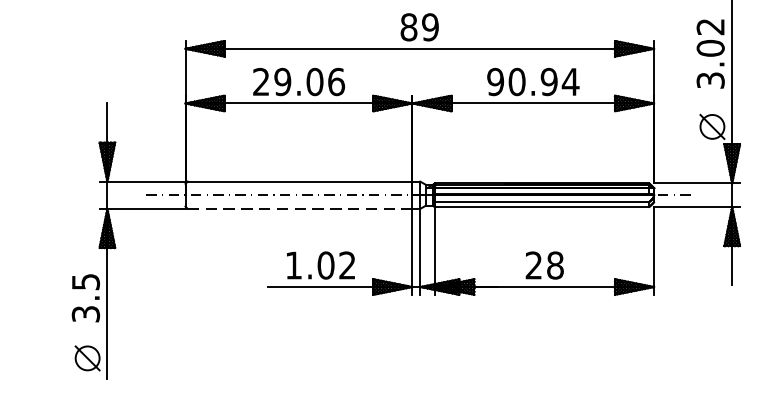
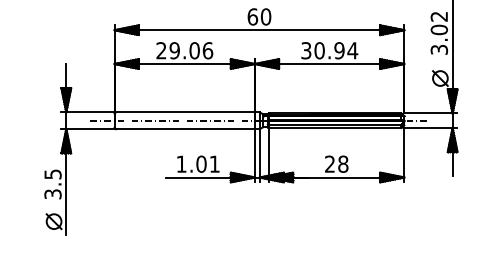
text: (419, 26) -> (259, 16), 89 -> 60
text: (495, 81) -> (306, 50), 90.94 -> 30.94
line: (300, 209) -> (185, 129), dashed -> solid
text: (347, 264) -> (214, 163), 1.02 -> 1.01

